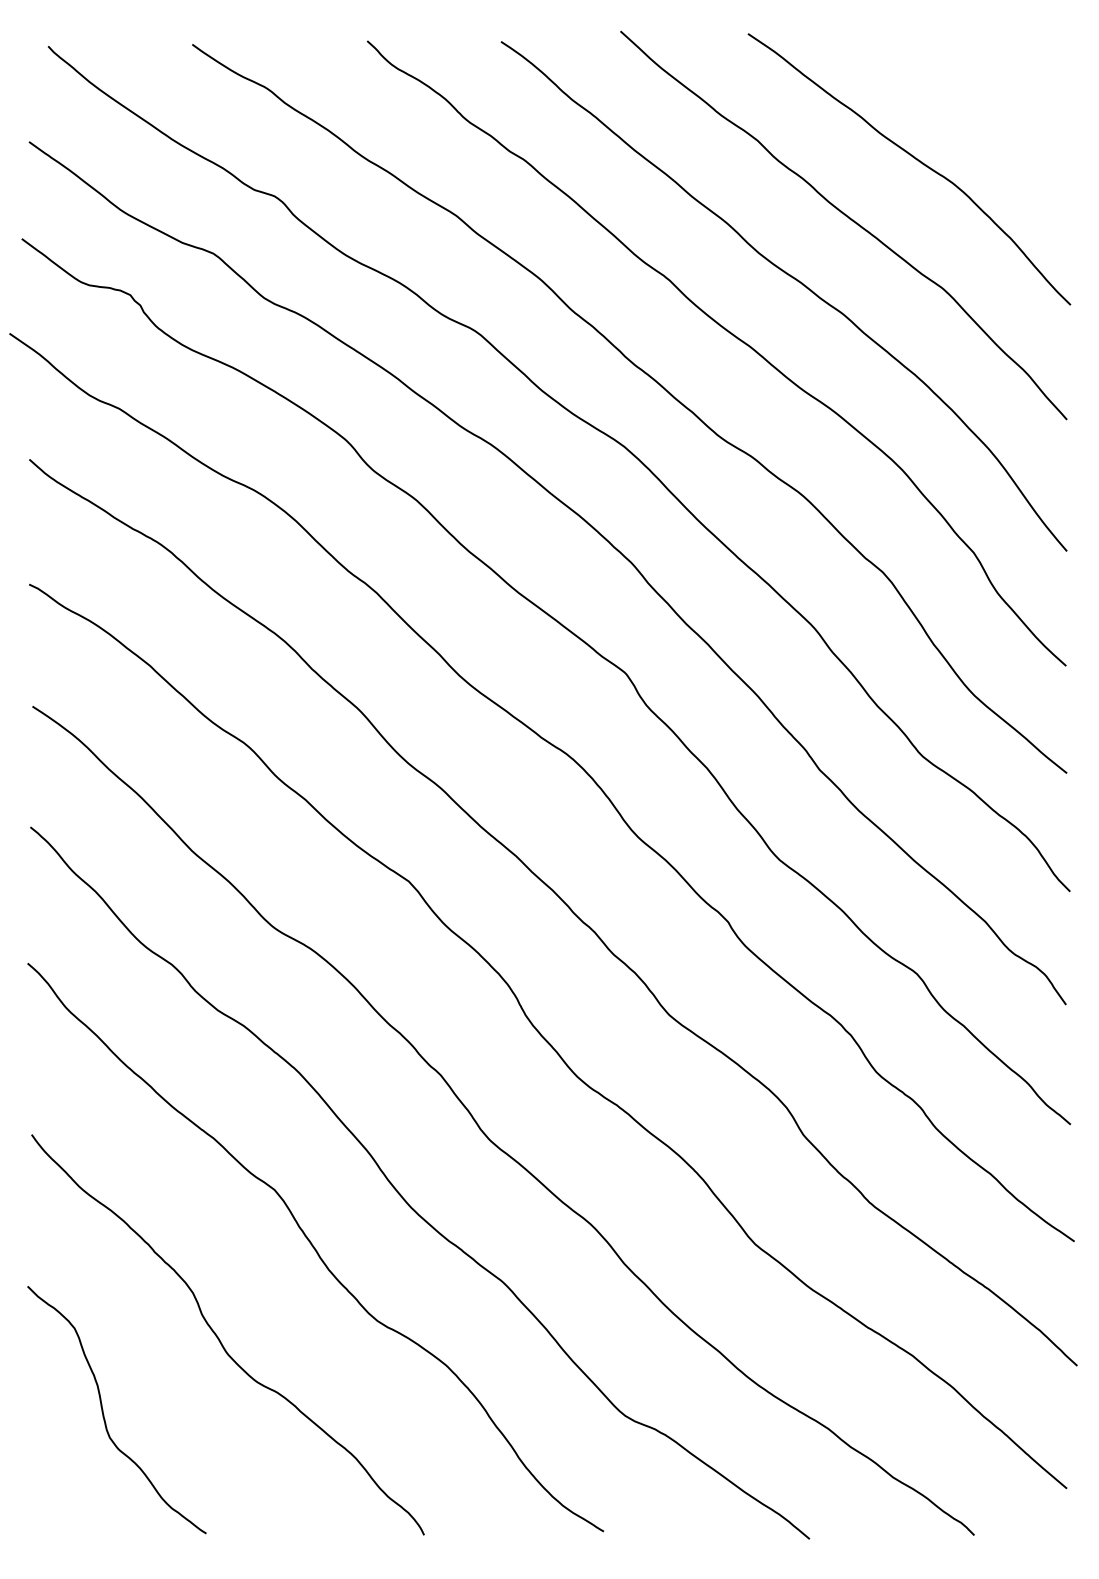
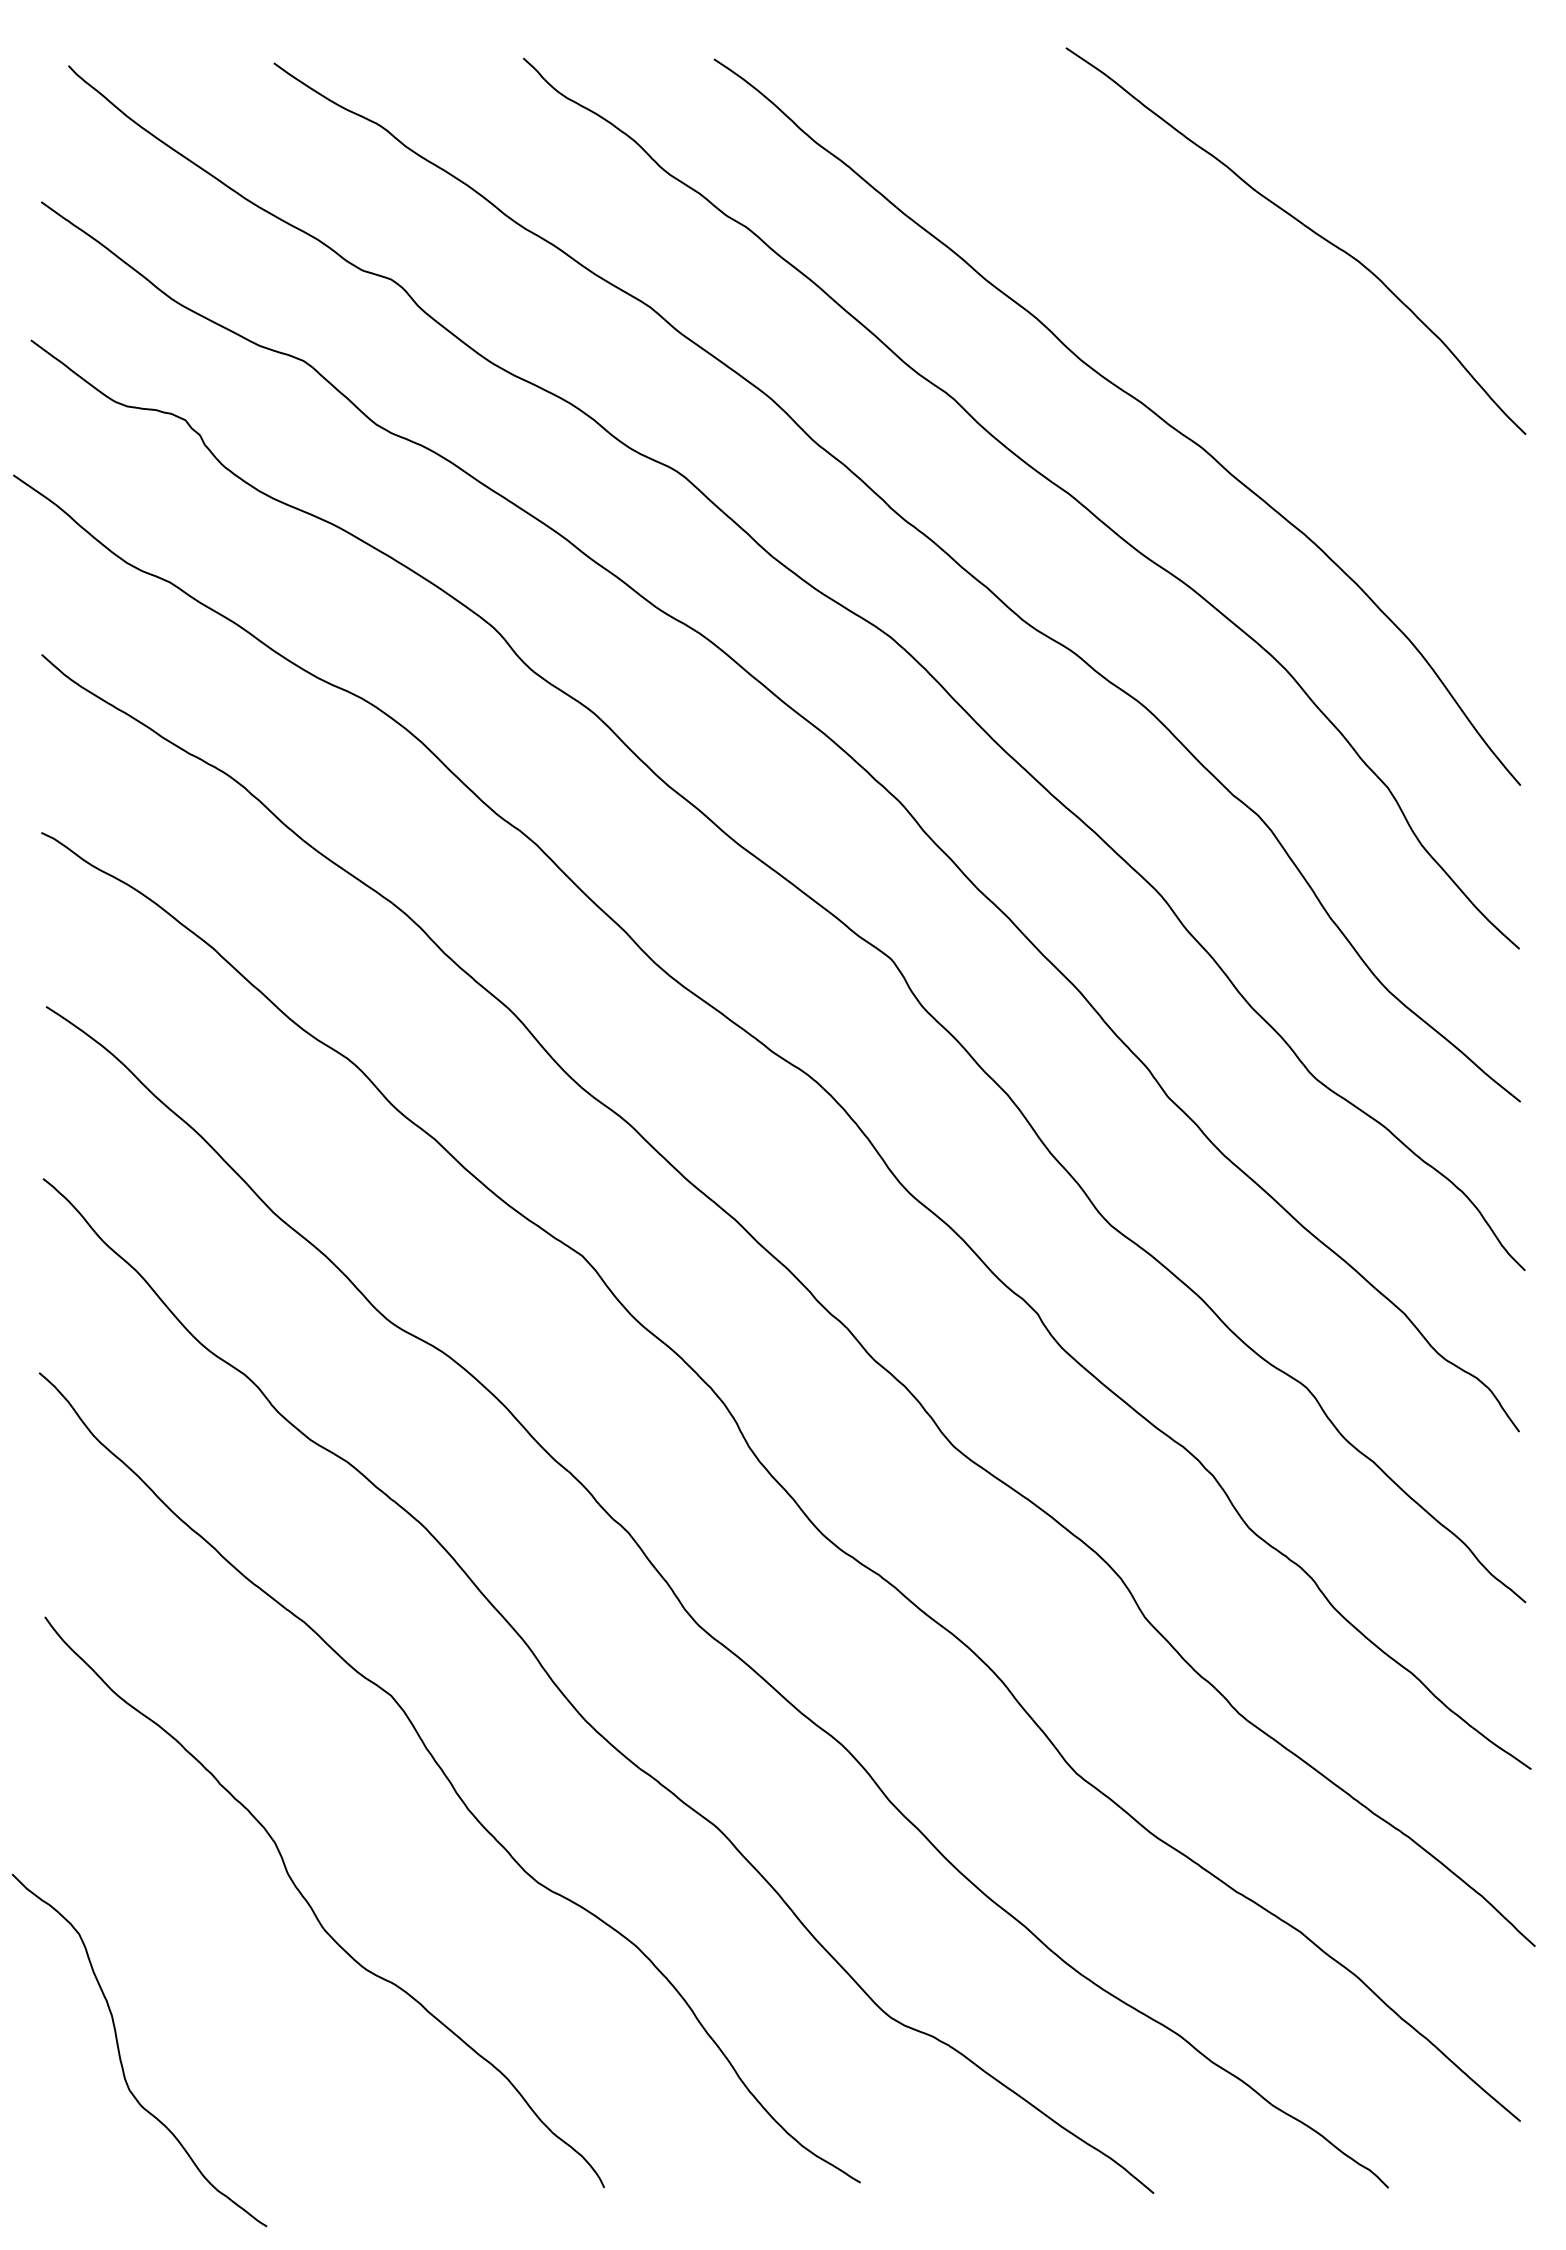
curve: (848, 218) -> (1208, 310), removed
curve: (103, 1412) -> (120, 2053), moved

